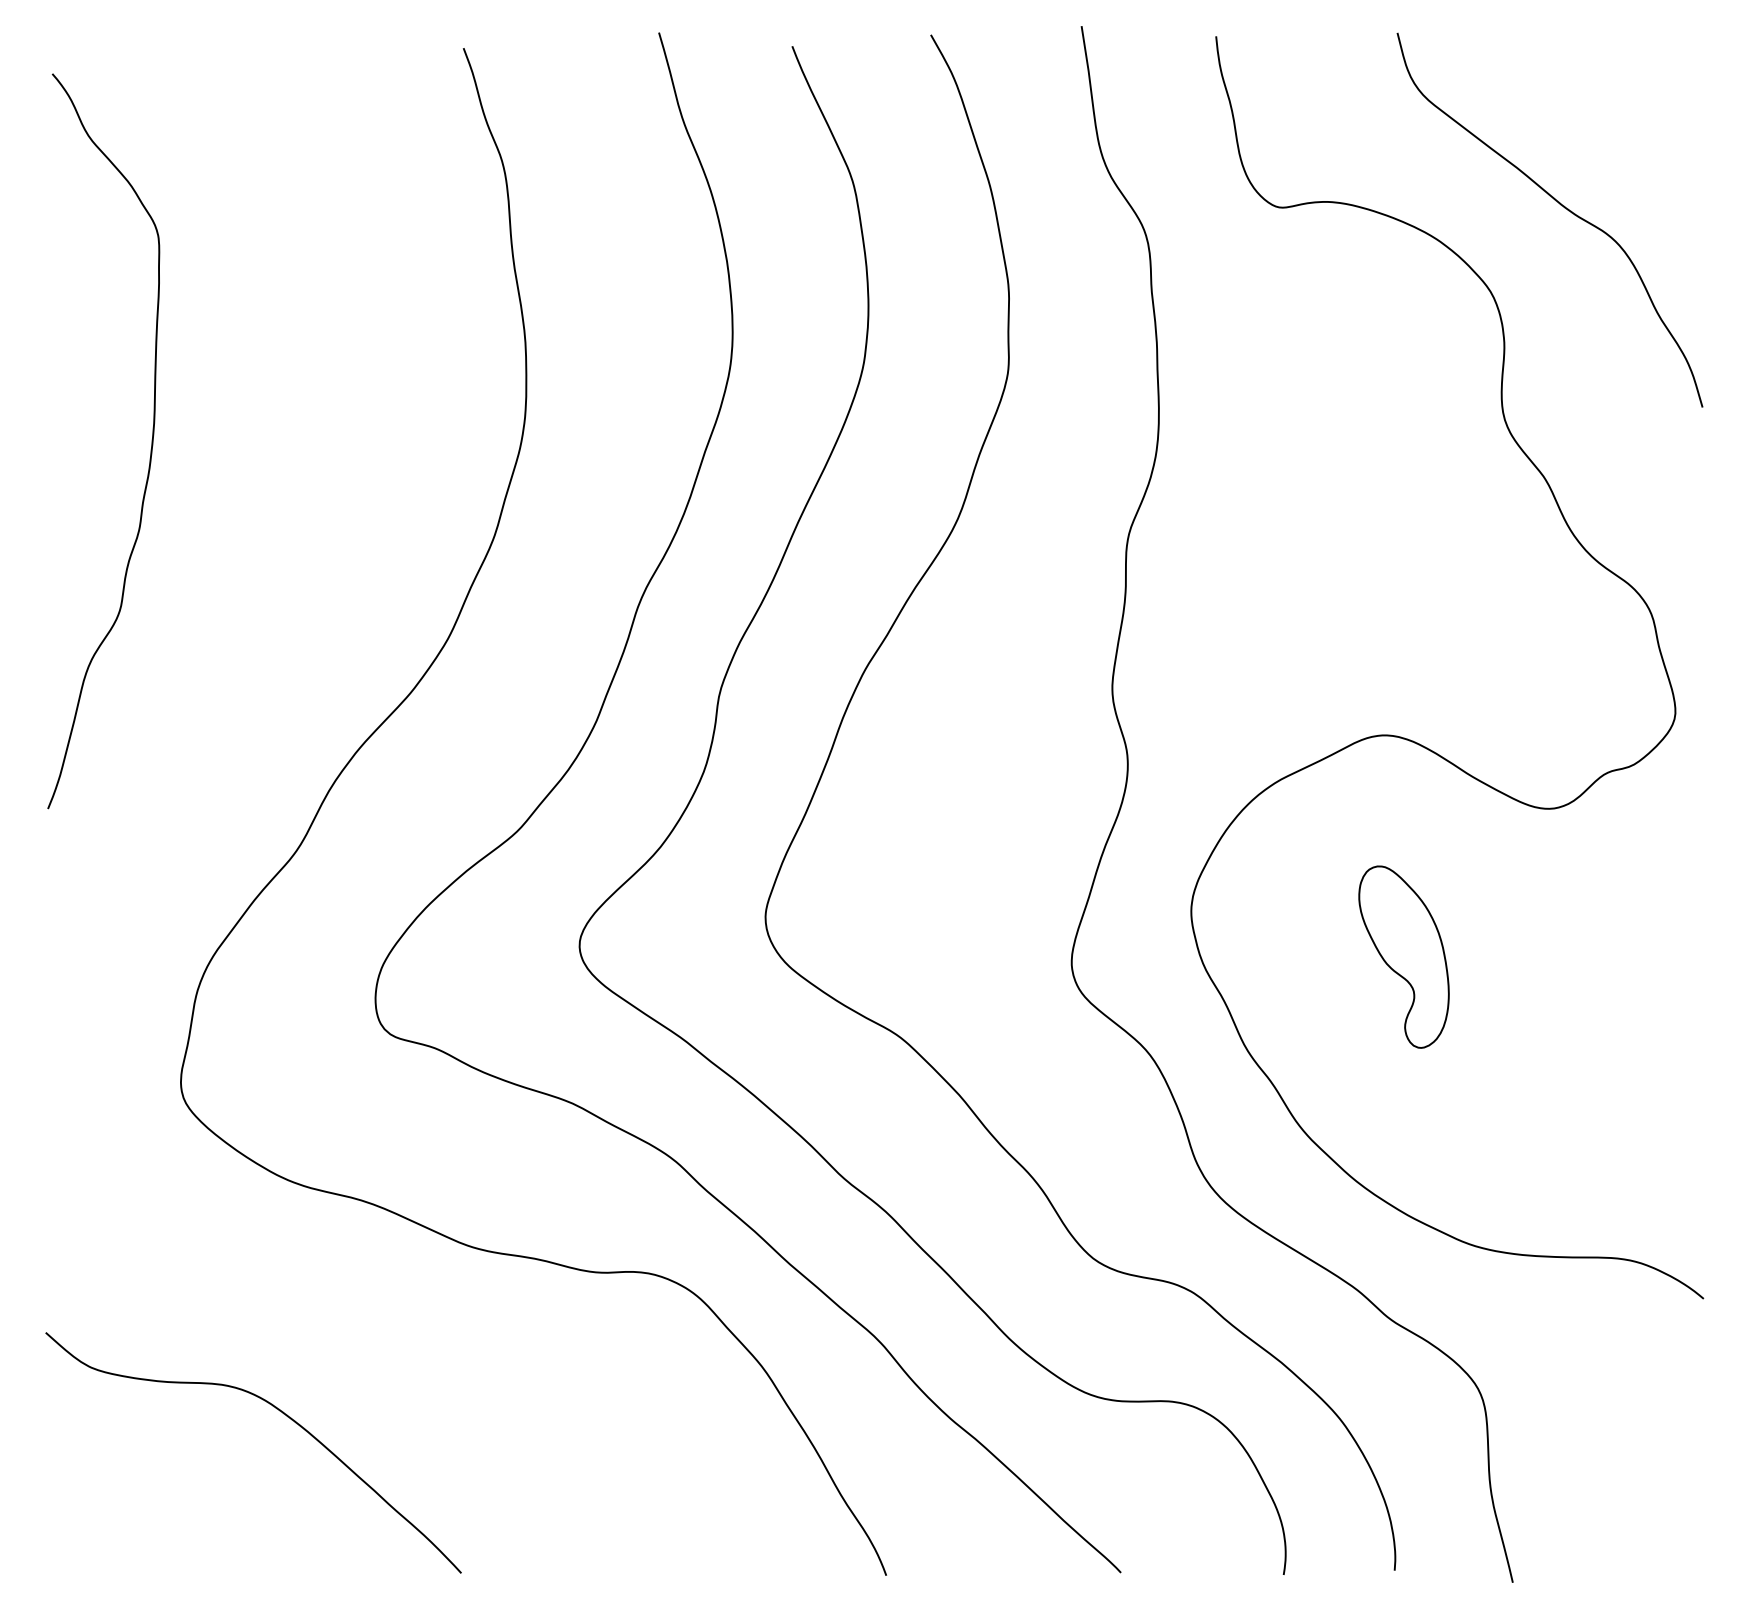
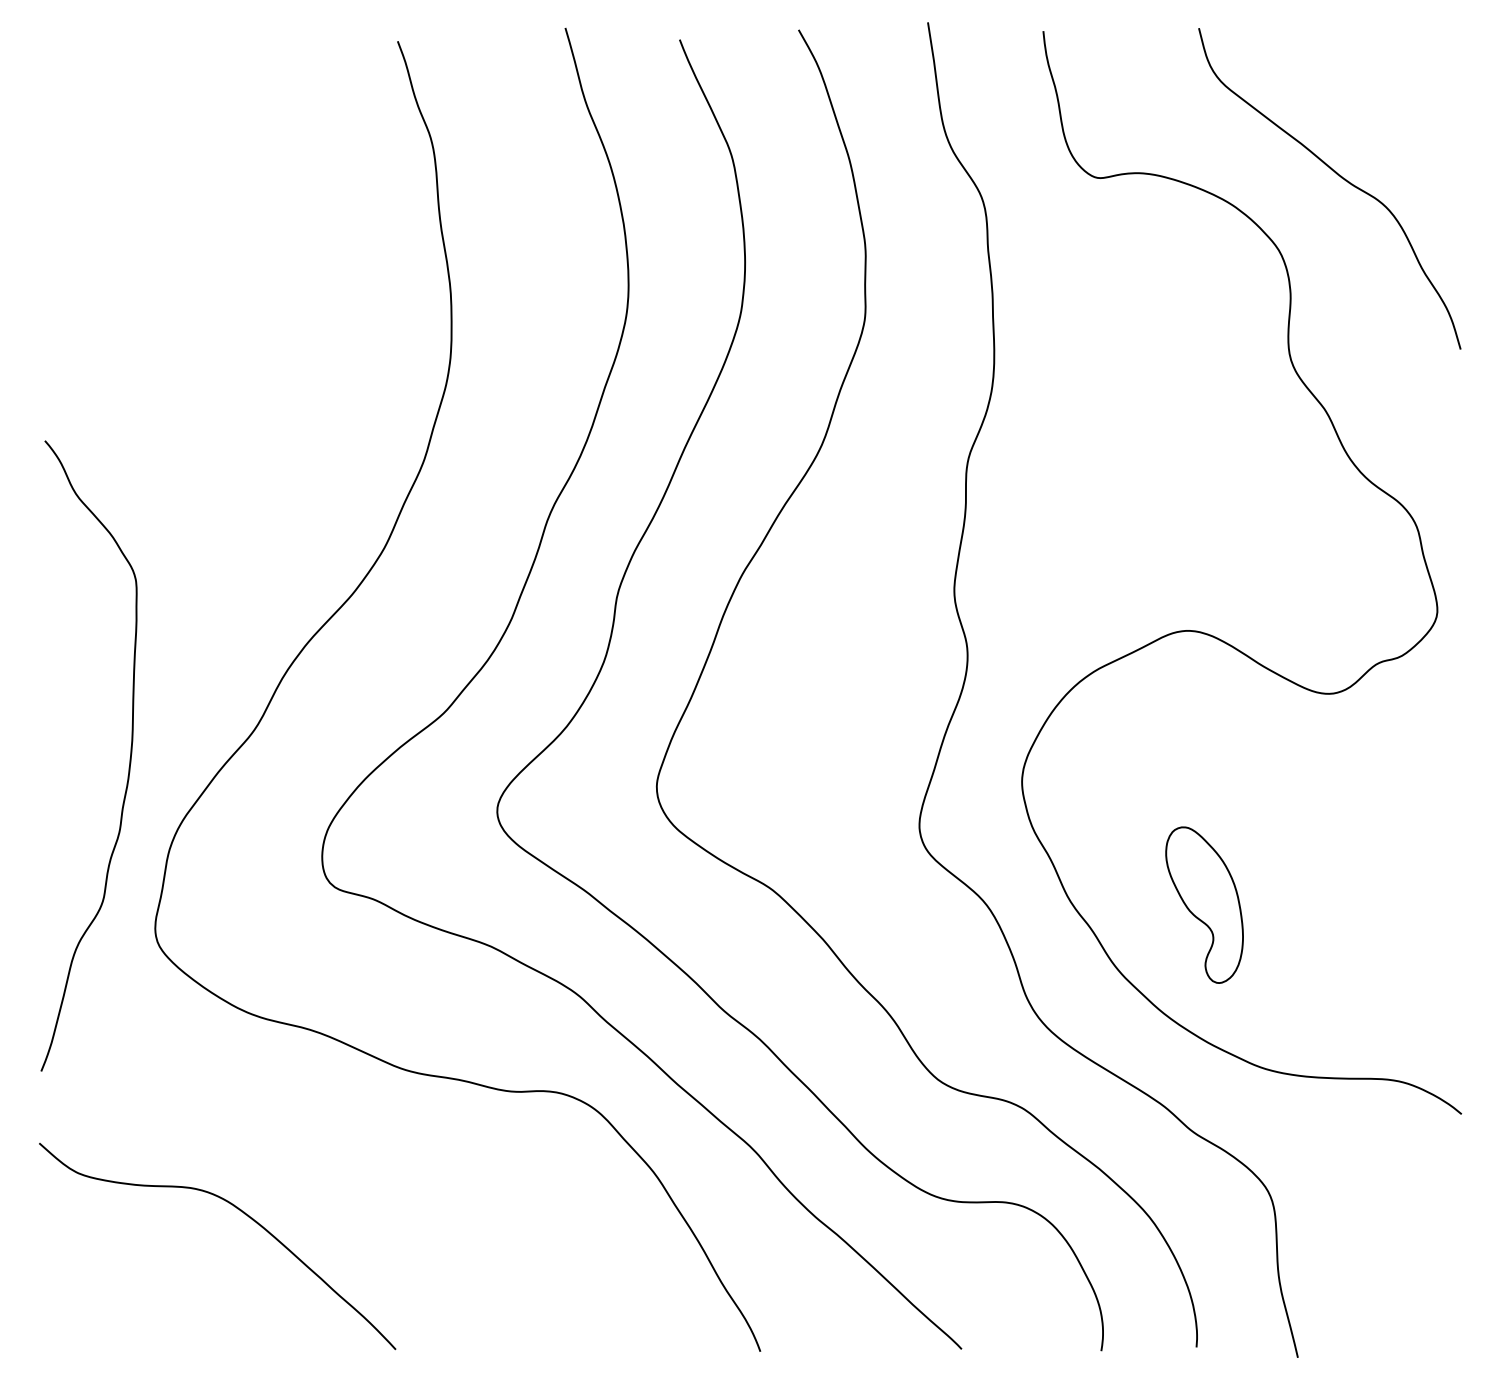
curve: (150, 449) -> (129, 763), moved
part: (1403, 956) -> (1204, 904), moved

